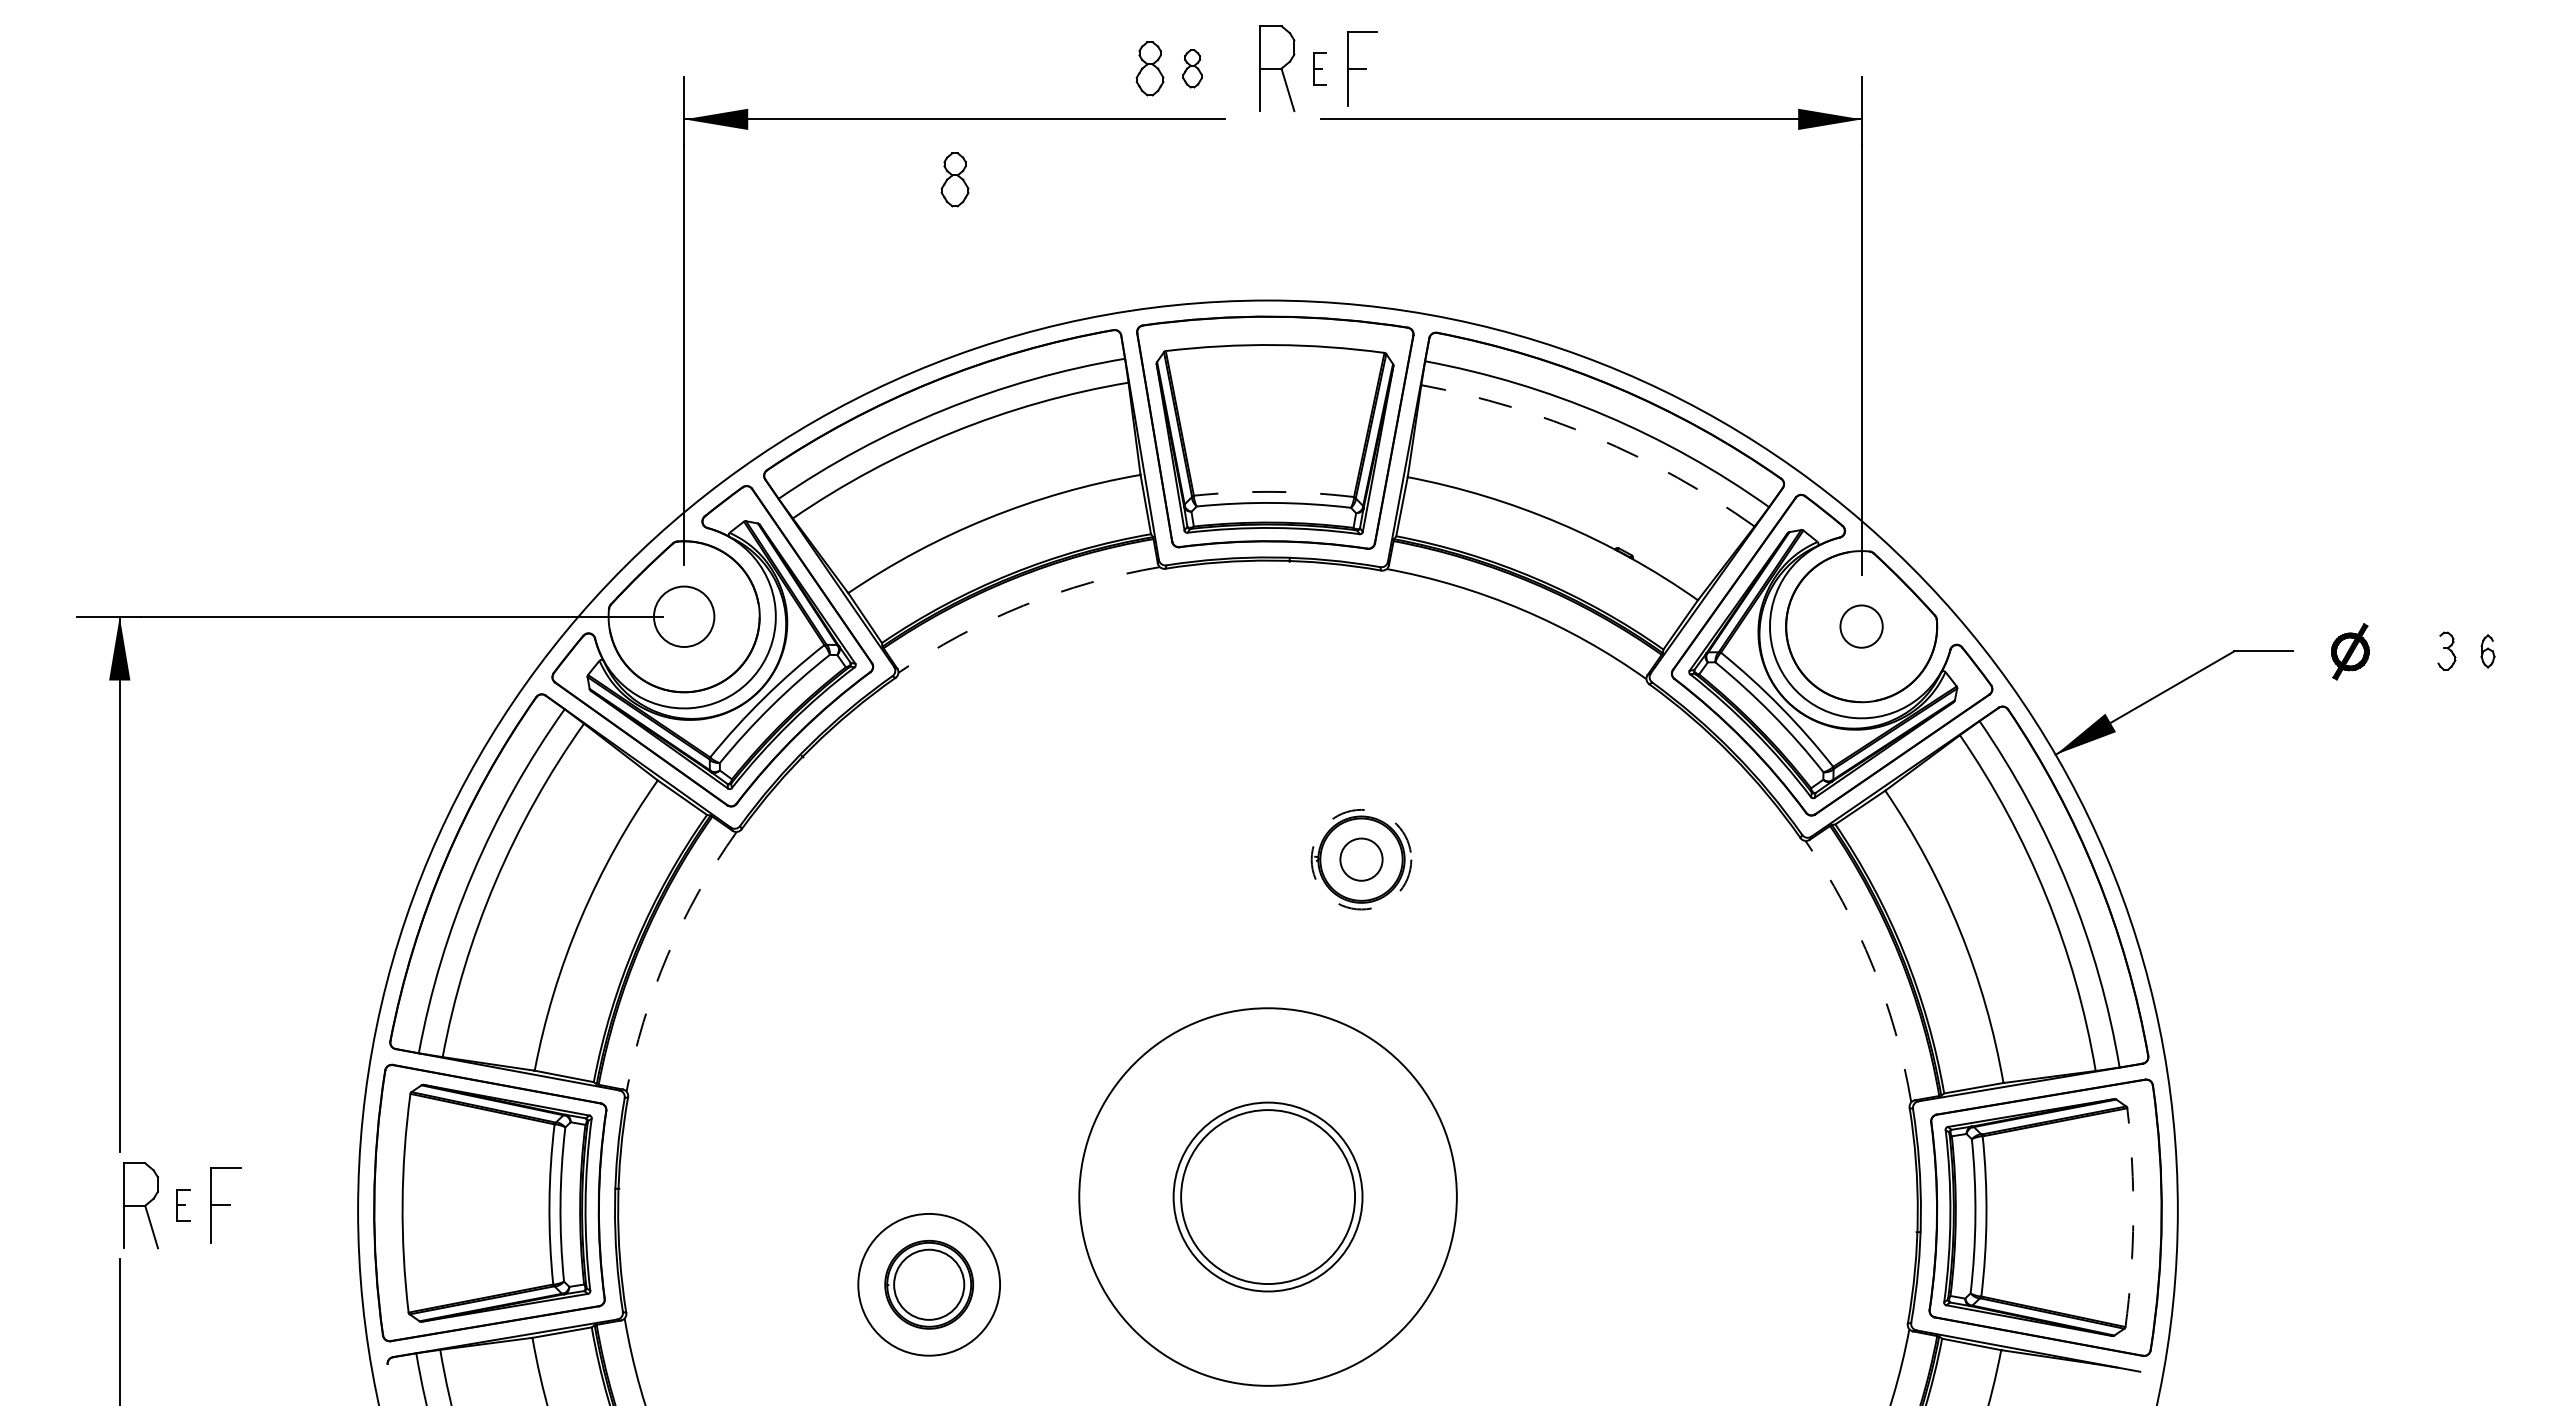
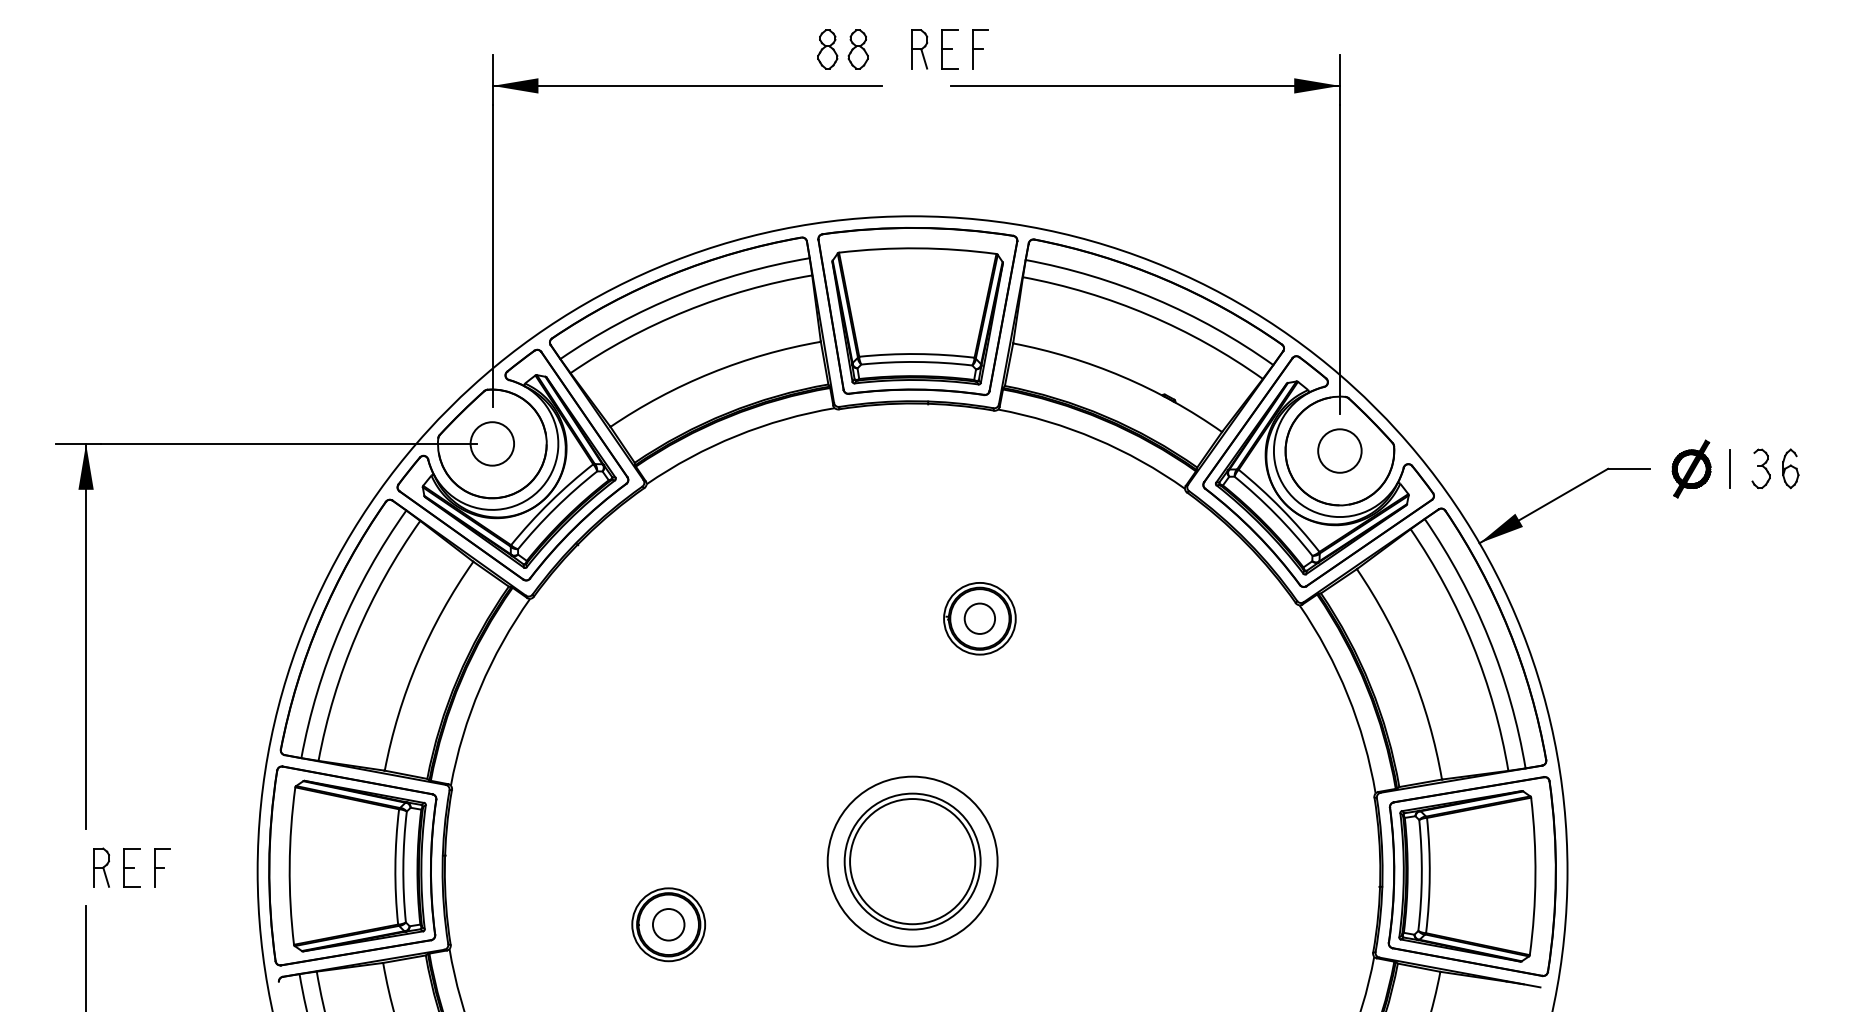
part: (1192, 68) -> (858, 49), size x1.43
part: (1277, 68) -> (919, 49), size x0.62
part: (1319, 68) -> (949, 49), size x1.67
part: (1362, 68) -> (980, 49), size x0.71
part: (954, 179) -> (686, 129), removed
arc: (1595, 437) -> (1148, 314), dashed -> solid
arc: (1274, 491) -> (917, 353), dashed -> solid
arc: (1023, 605) -> (736, 435), dashed -> solid
circle: (1861, 626) -> (1339, 450), size x1.43
line: (2403, 650) -> (1729, 468), added
part: (2446, 650) -> (1760, 468), size x1.43
part: (2350, 651) -> (1691, 468), size x1.43
part: (2487, 651) -> (1790, 468), size x1.67
circle: (1361, 859) -> (979, 618), dashed -> solid
arc: (667, 955) -> (480, 687), dashed -> solid
arc: (1872, 965) -> (1347, 694), dashed -> solid
circle: (1268, 1197) -> (912, 861), size x0.62
part: (140, 1204) -> (101, 866), size x0.62
part: (183, 1205) -> (131, 867), size x1.67
part: (225, 1205) -> (162, 867), size x0.71
arc: (2133, 1217) -> (1535, 876), dashed -> solid
circle: (928, 1284) -> (668, 924), size x0.71
circle: (929, 1284) -> (668, 924), size x0.62

